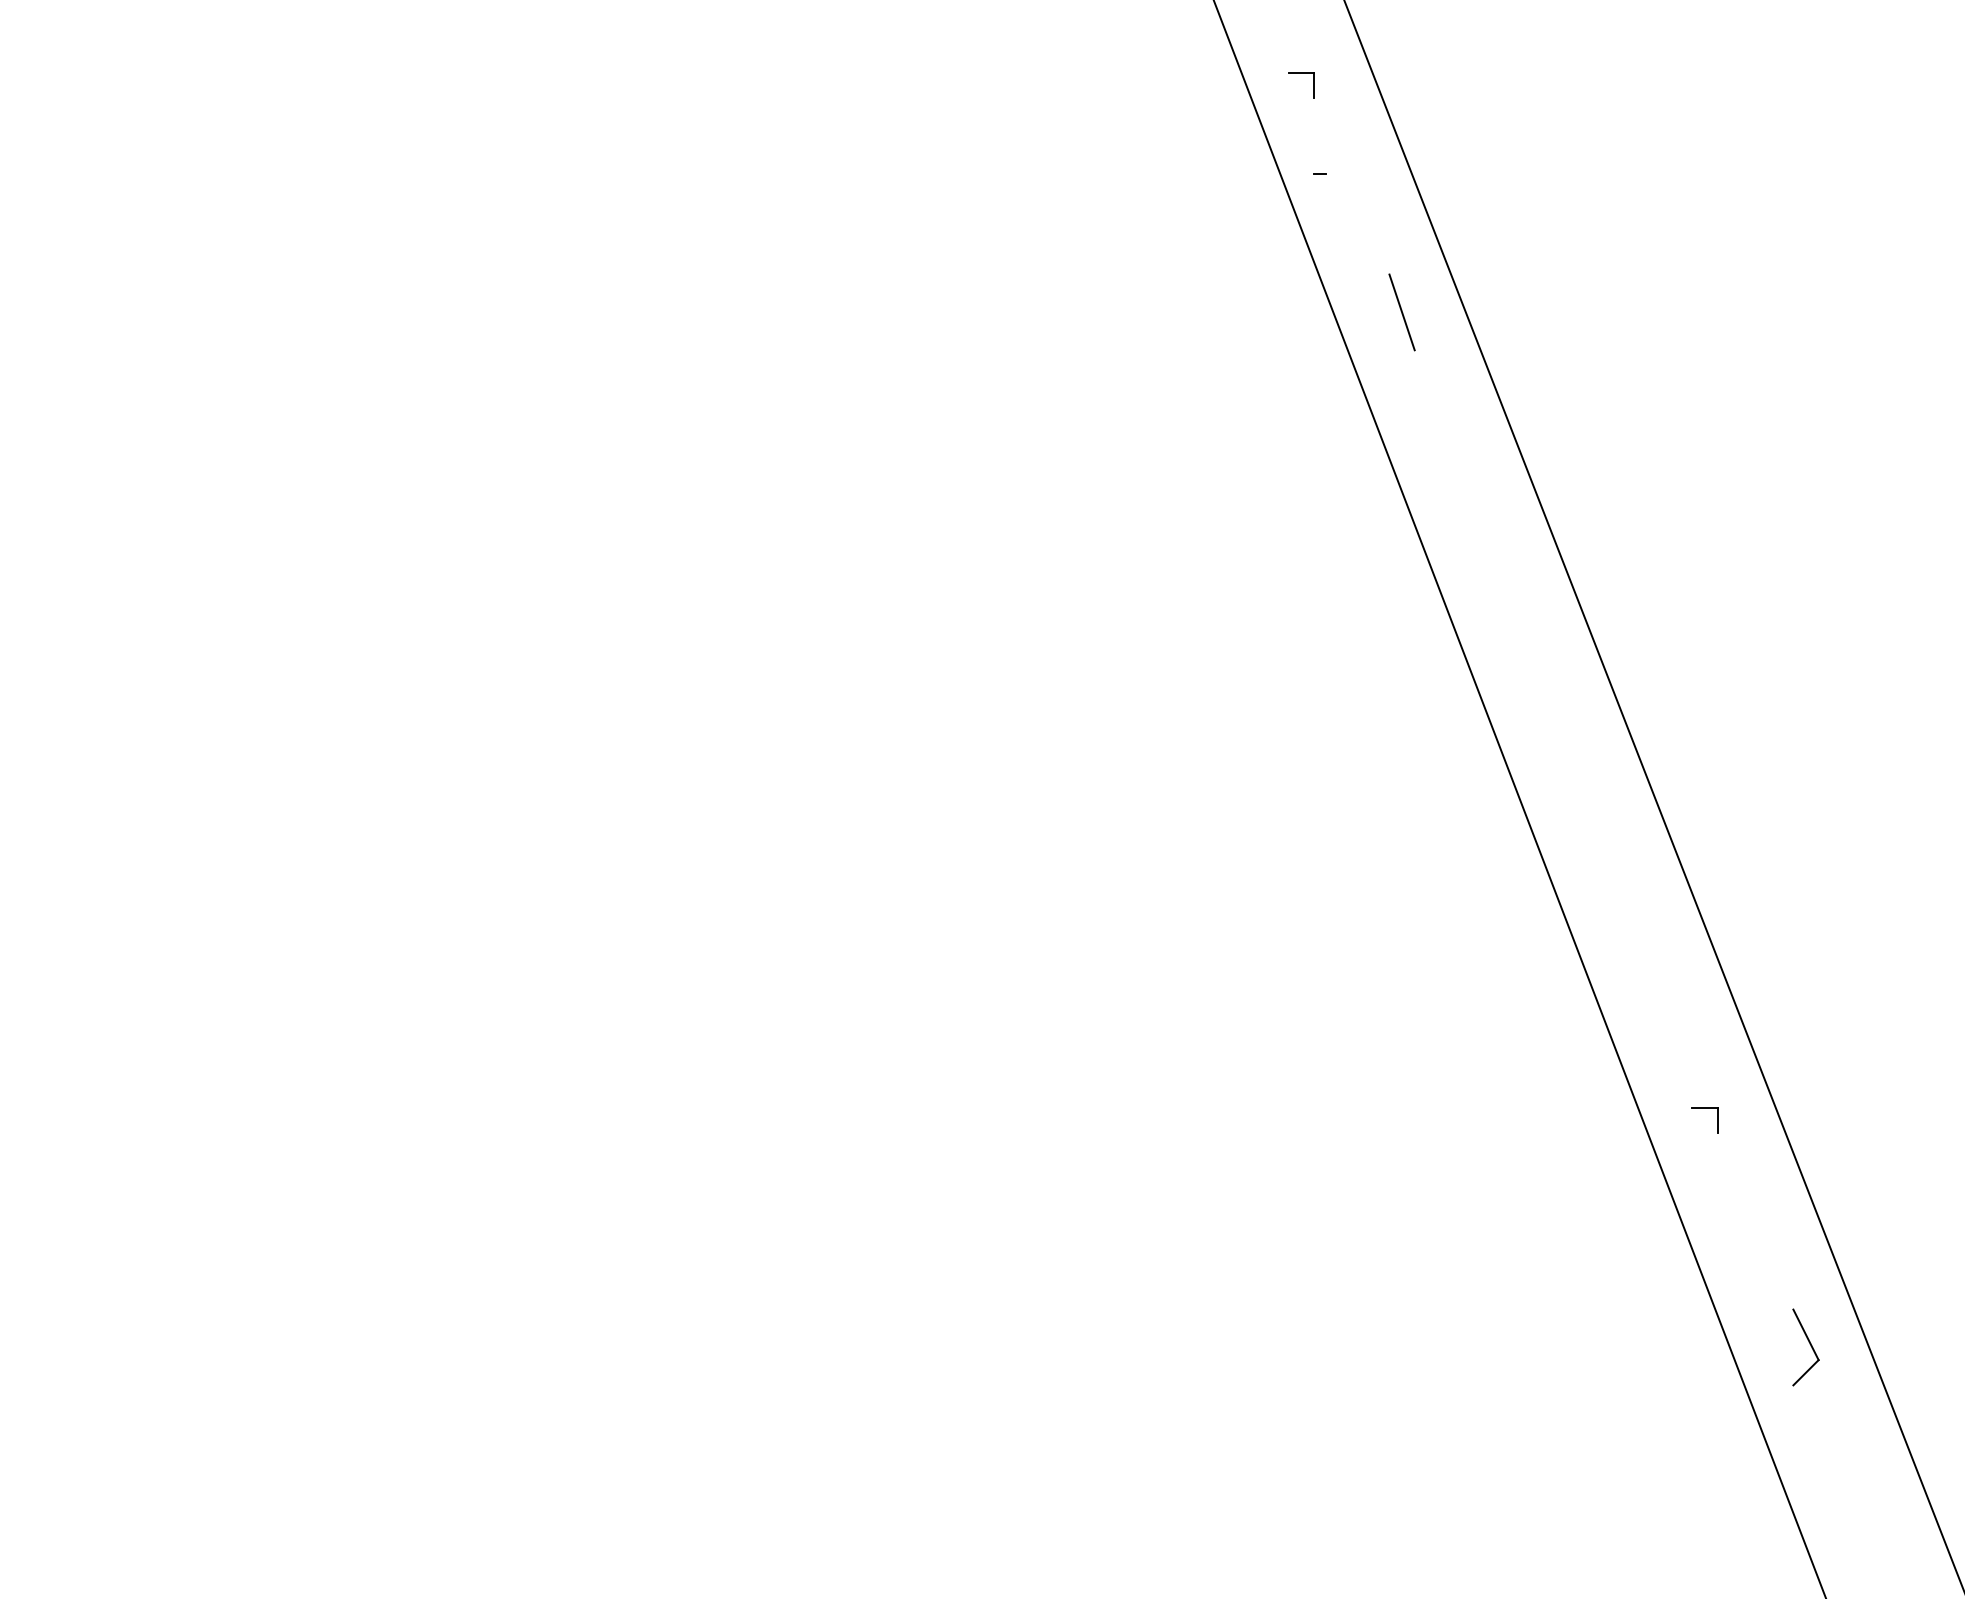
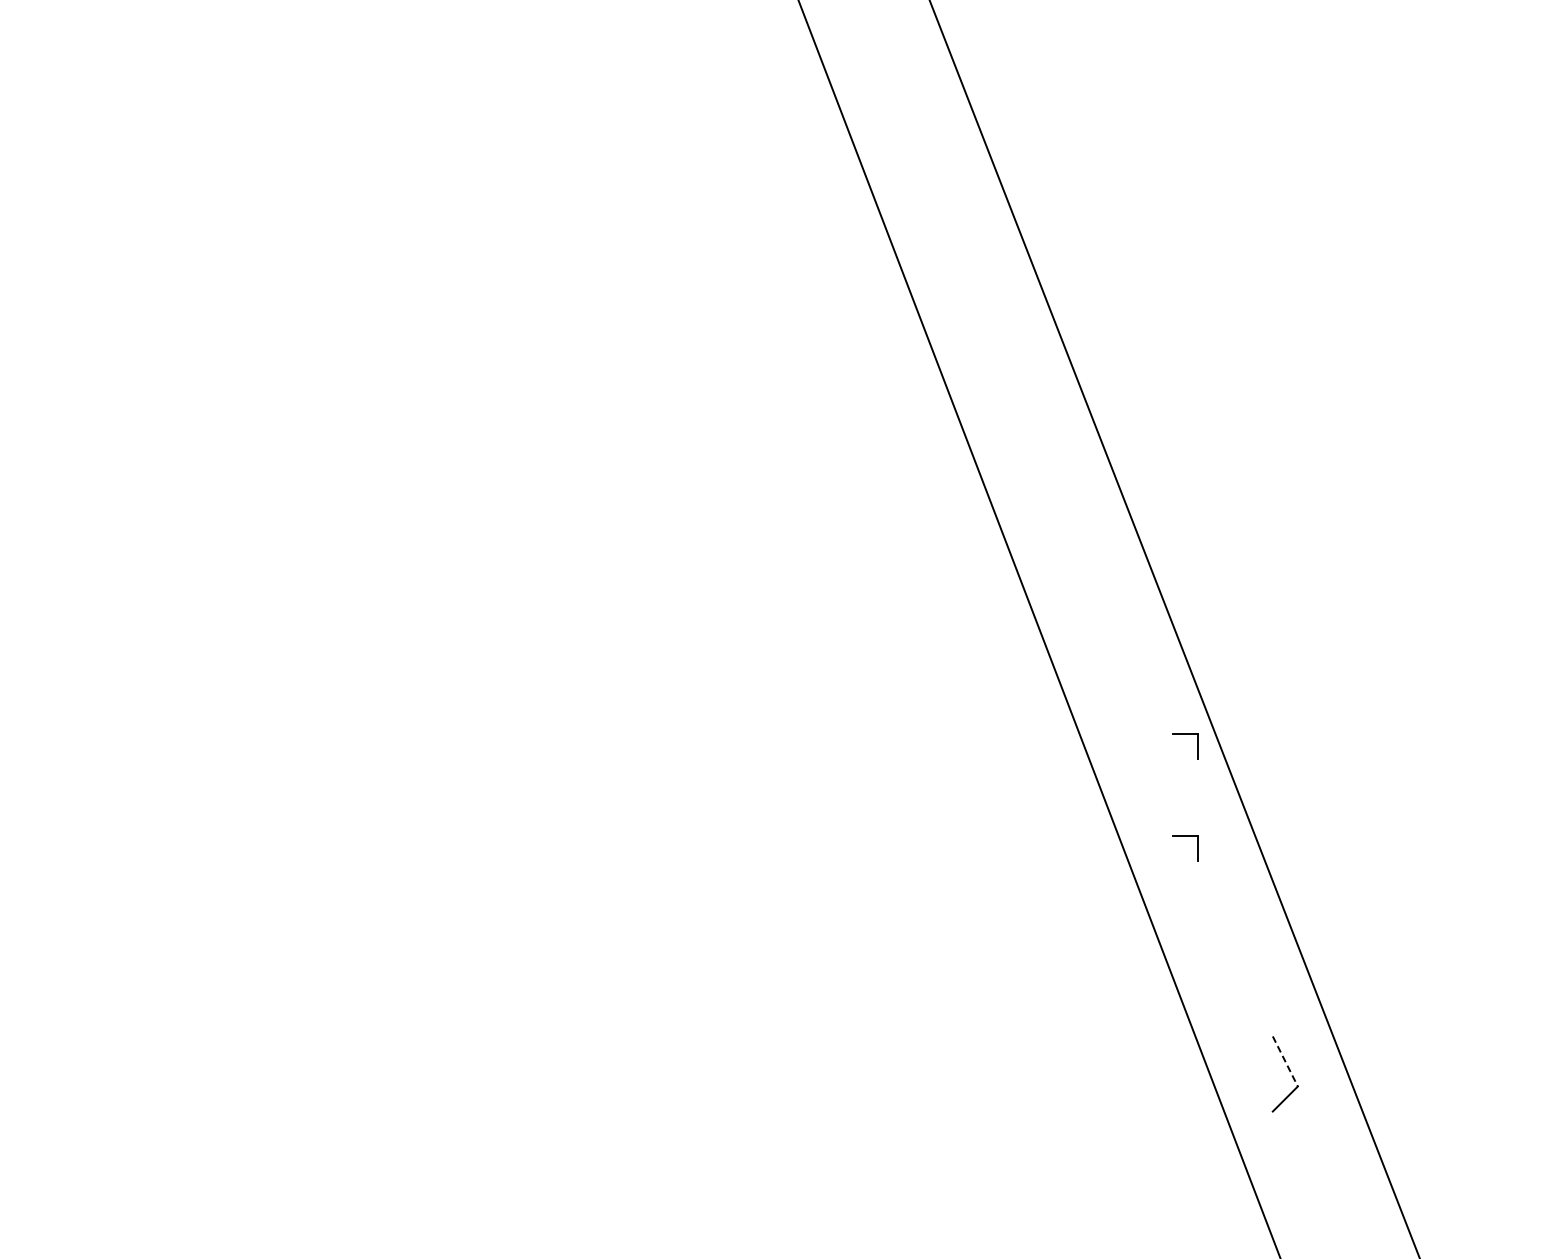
line: (1401, 312) -> (884, 47), removed
part: (1704, 1005) -> (1184, 734), added
line: (1806, 1335) -> (1285, 1062), solid -> dashed

